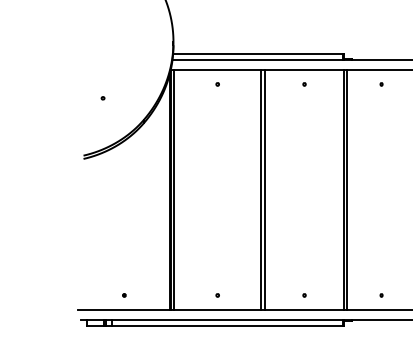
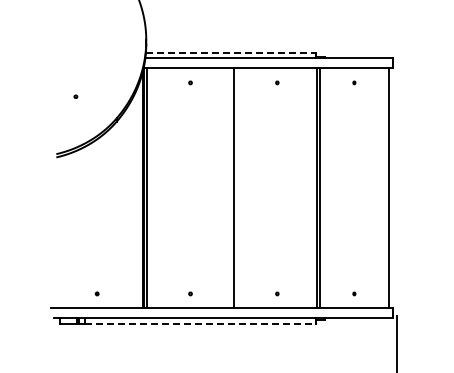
line: (258, 54) -> (231, 52), solid -> dashed
line: (264, 190) -> (237, 188), removed
line: (227, 326) -> (200, 324), solid -> dashed

